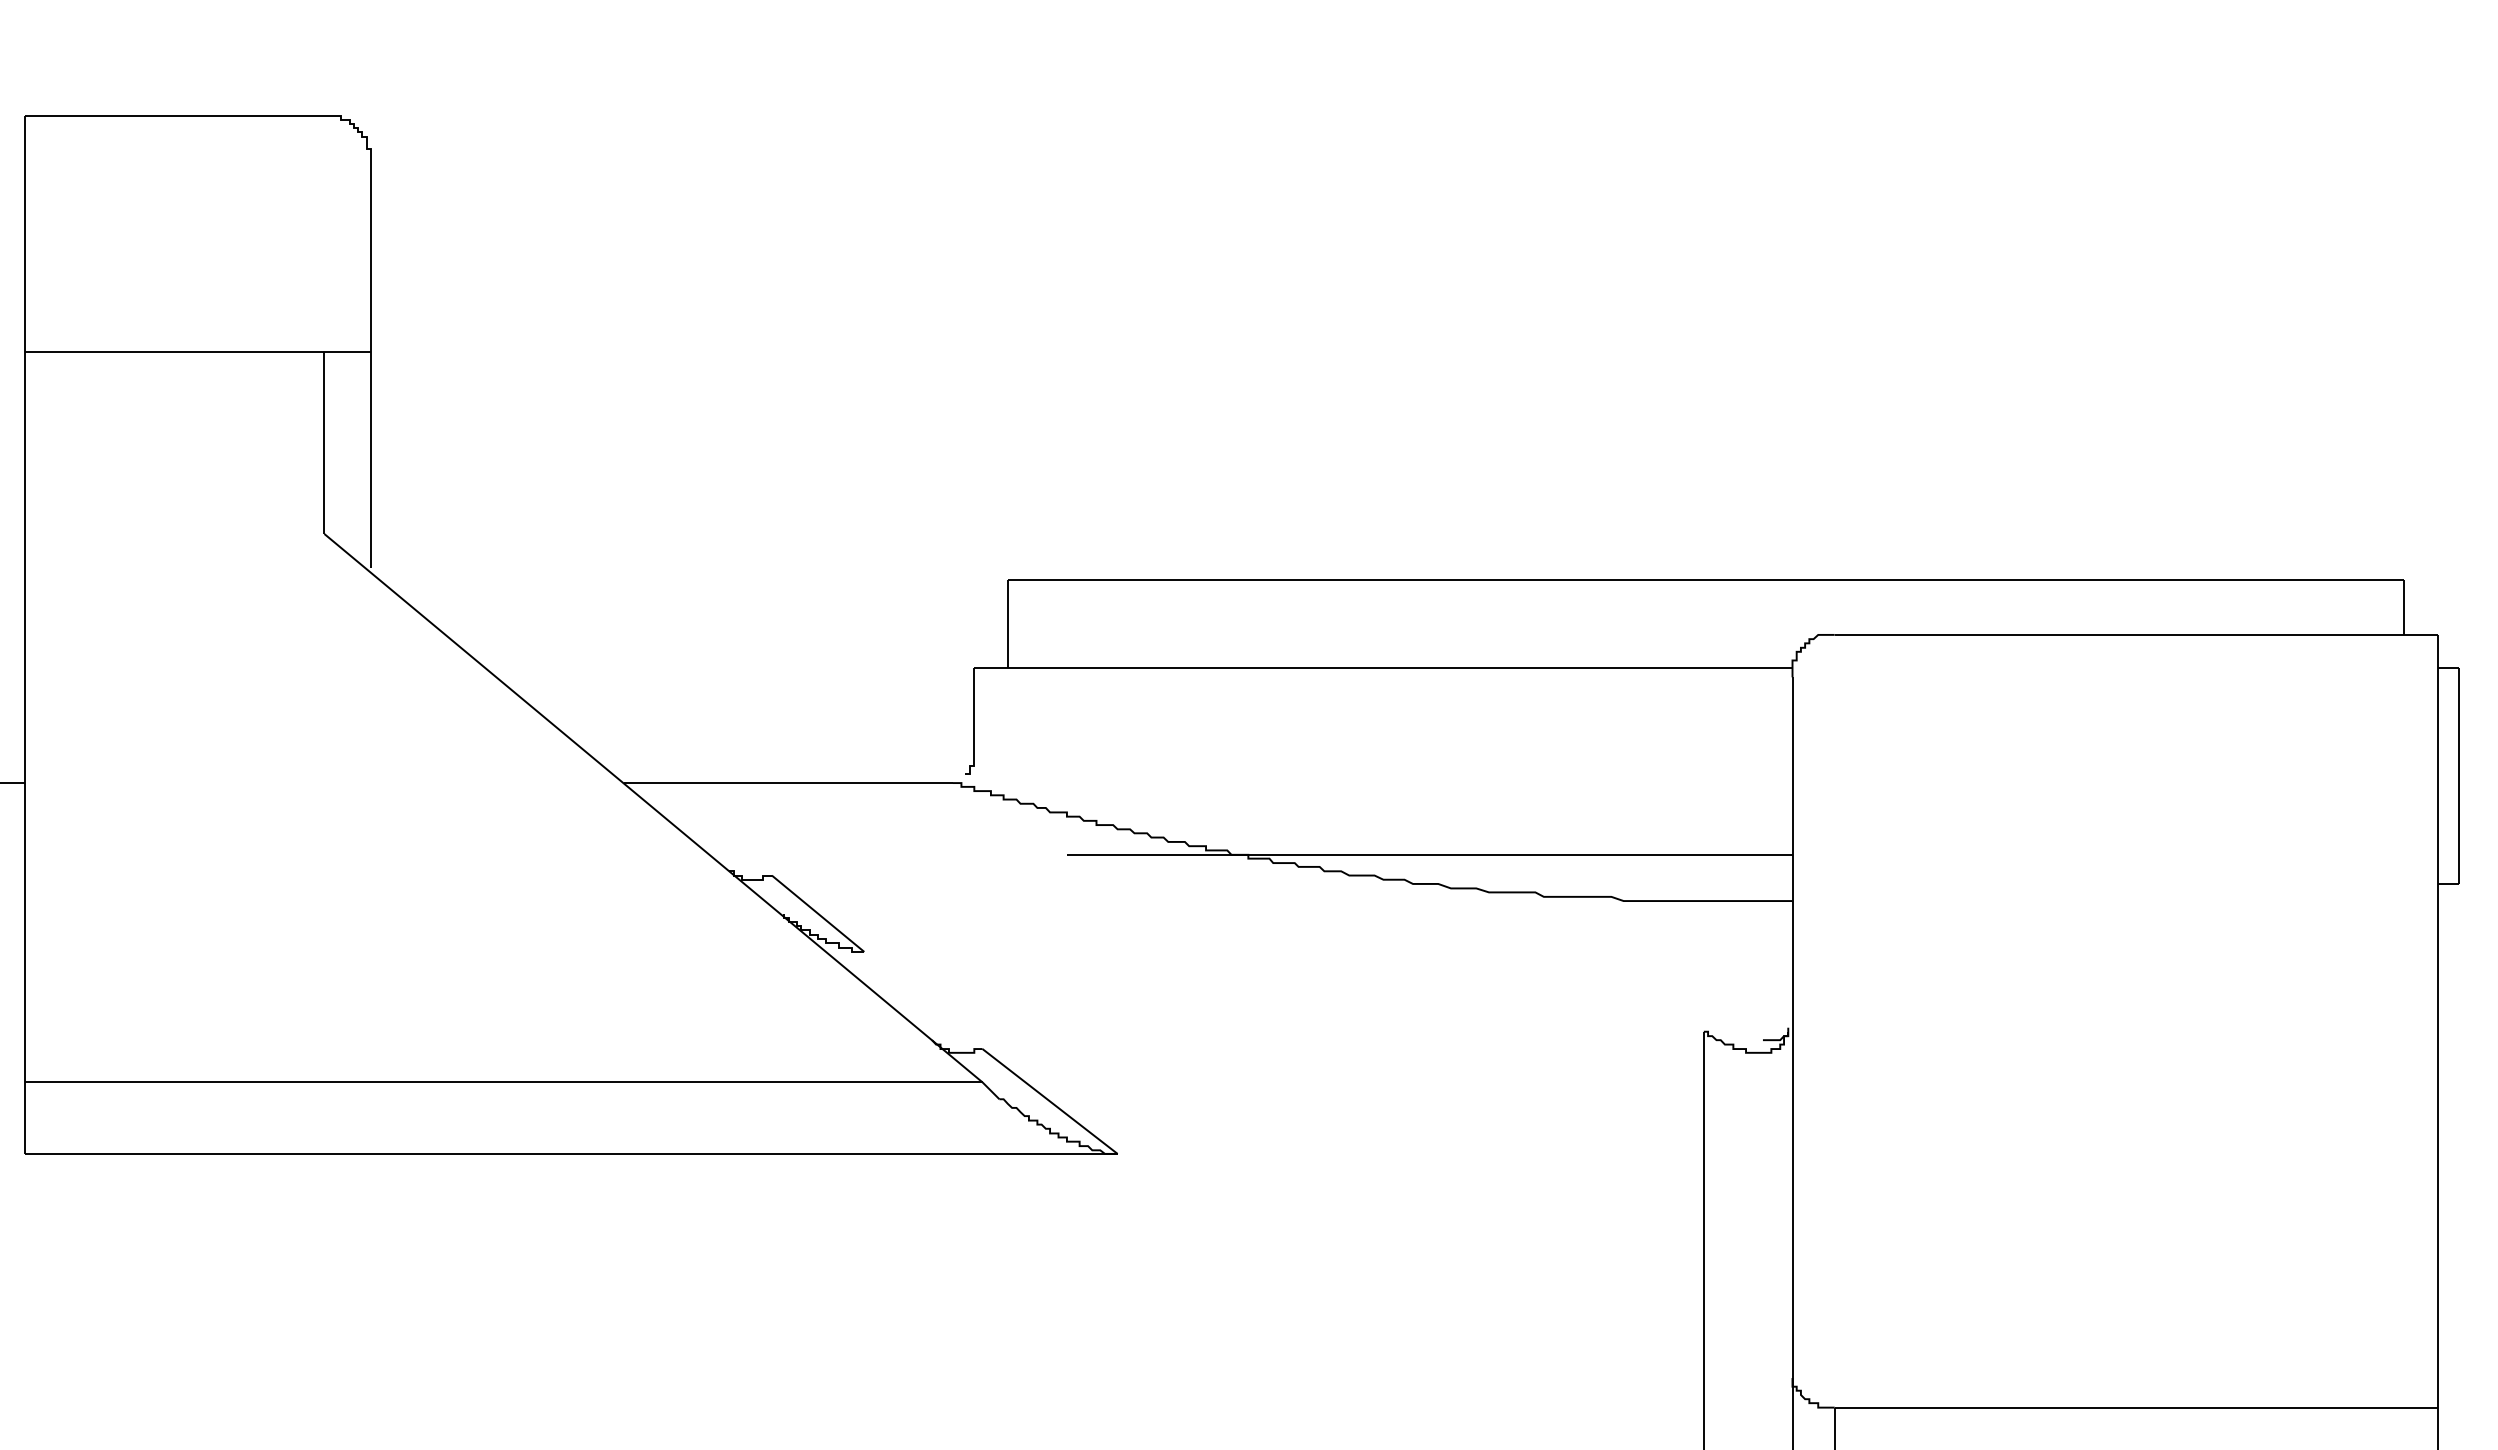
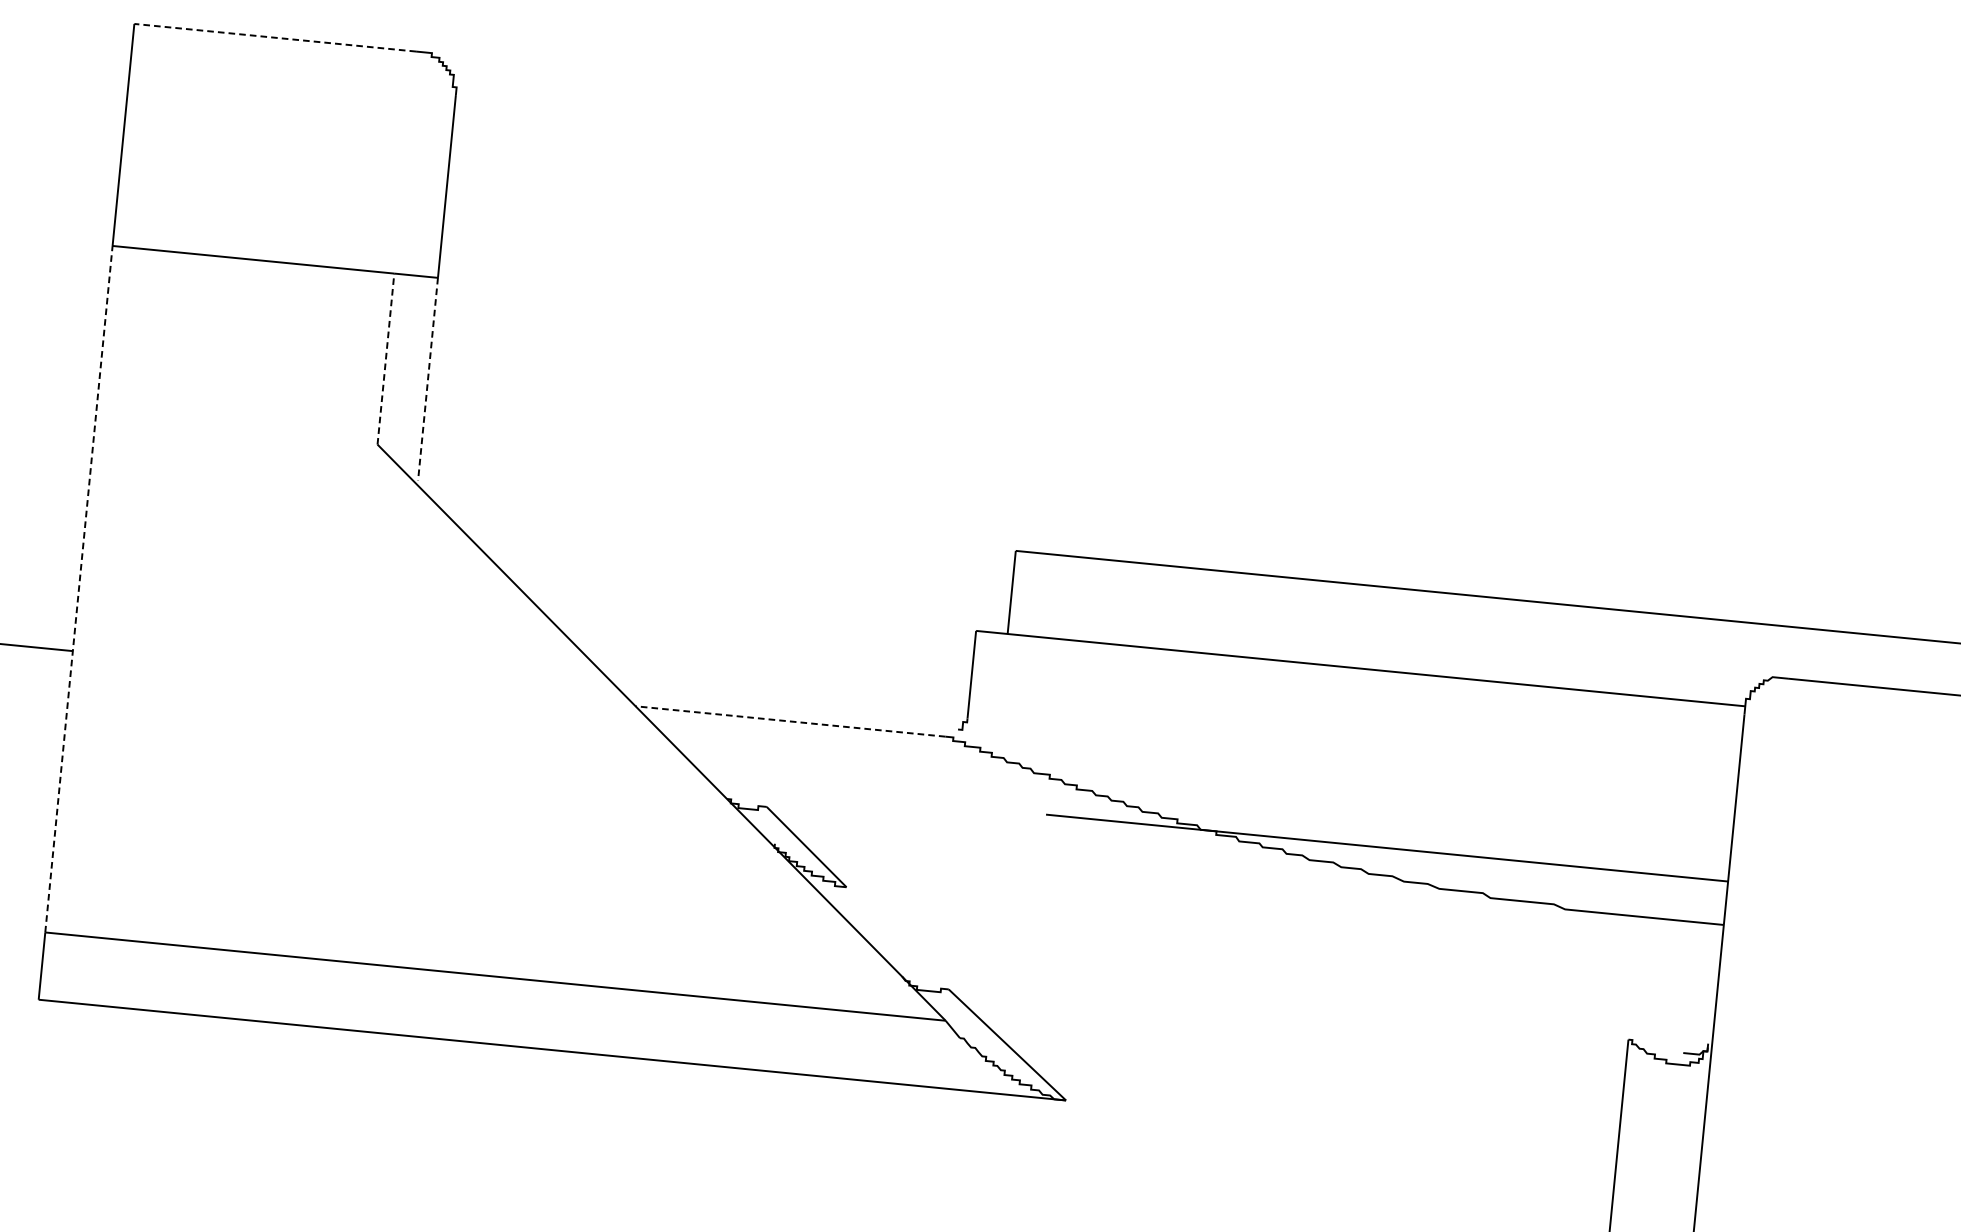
line: (174, 115) -> (275, 37), solid -> dashed
line: (324, 443) -> (385, 359), solid -> dashed
line: (370, 459) -> (427, 378), solid -> dashed
line: (24, 716) -> (78, 588), solid -> dashed
line: (788, 783) -> (790, 721), solid -> dashed

